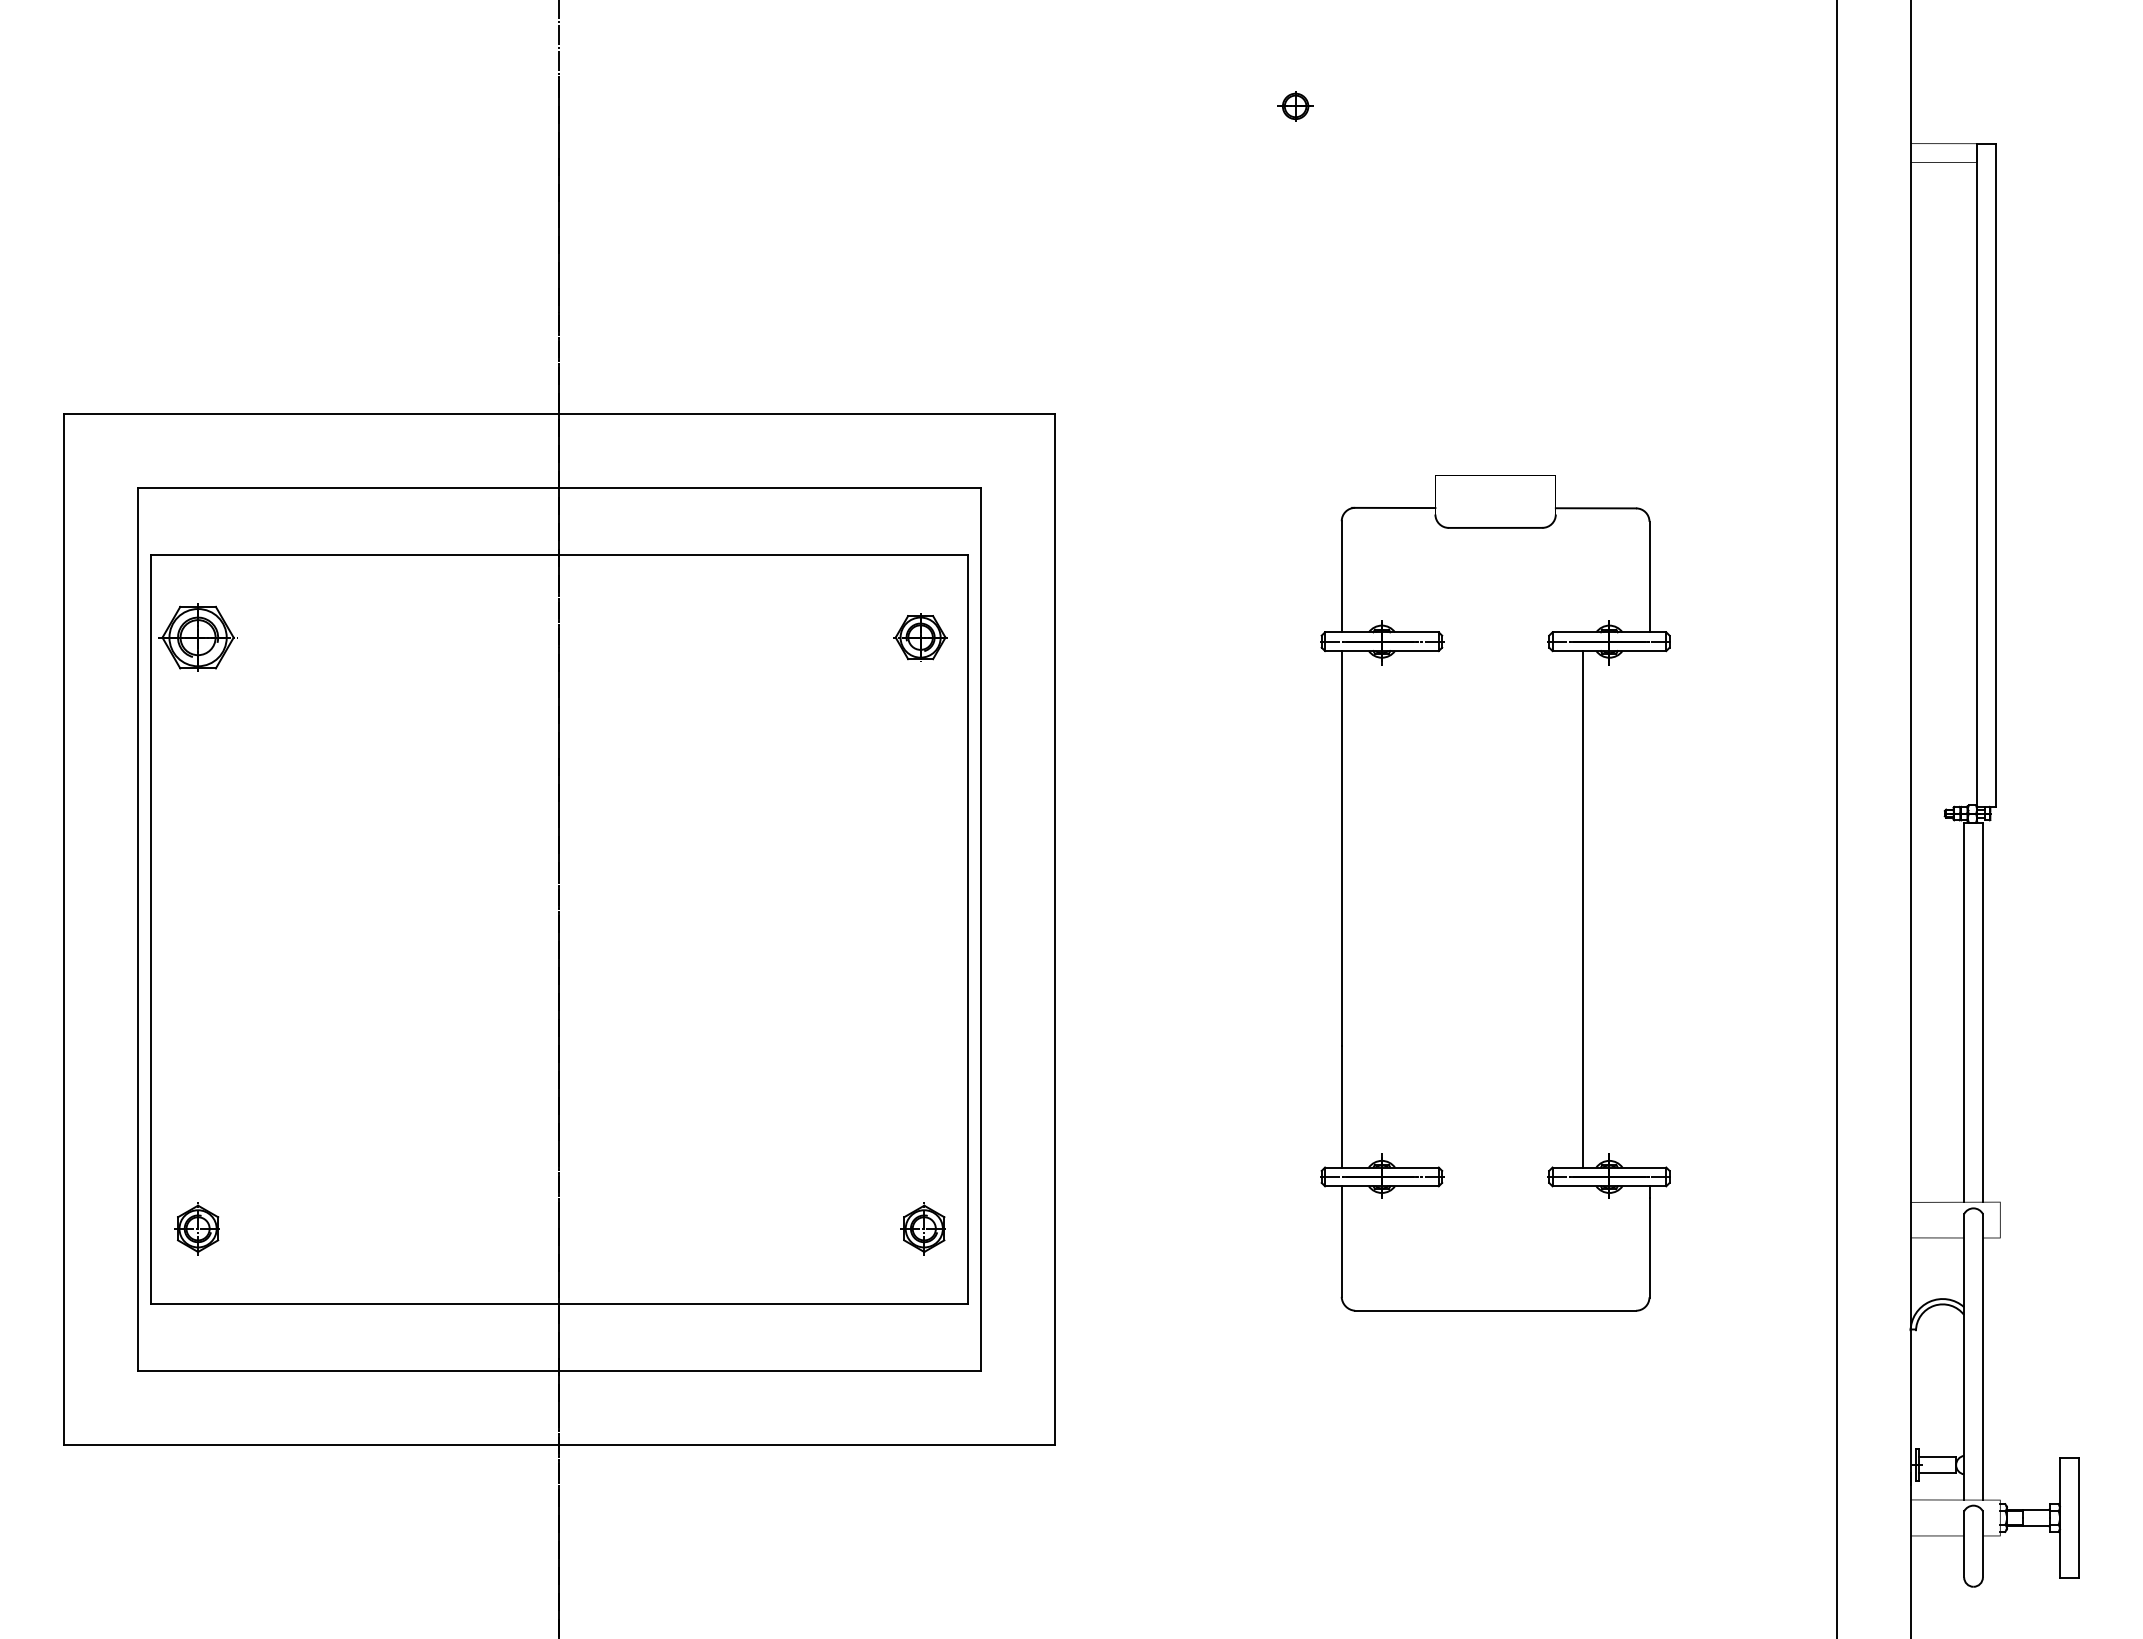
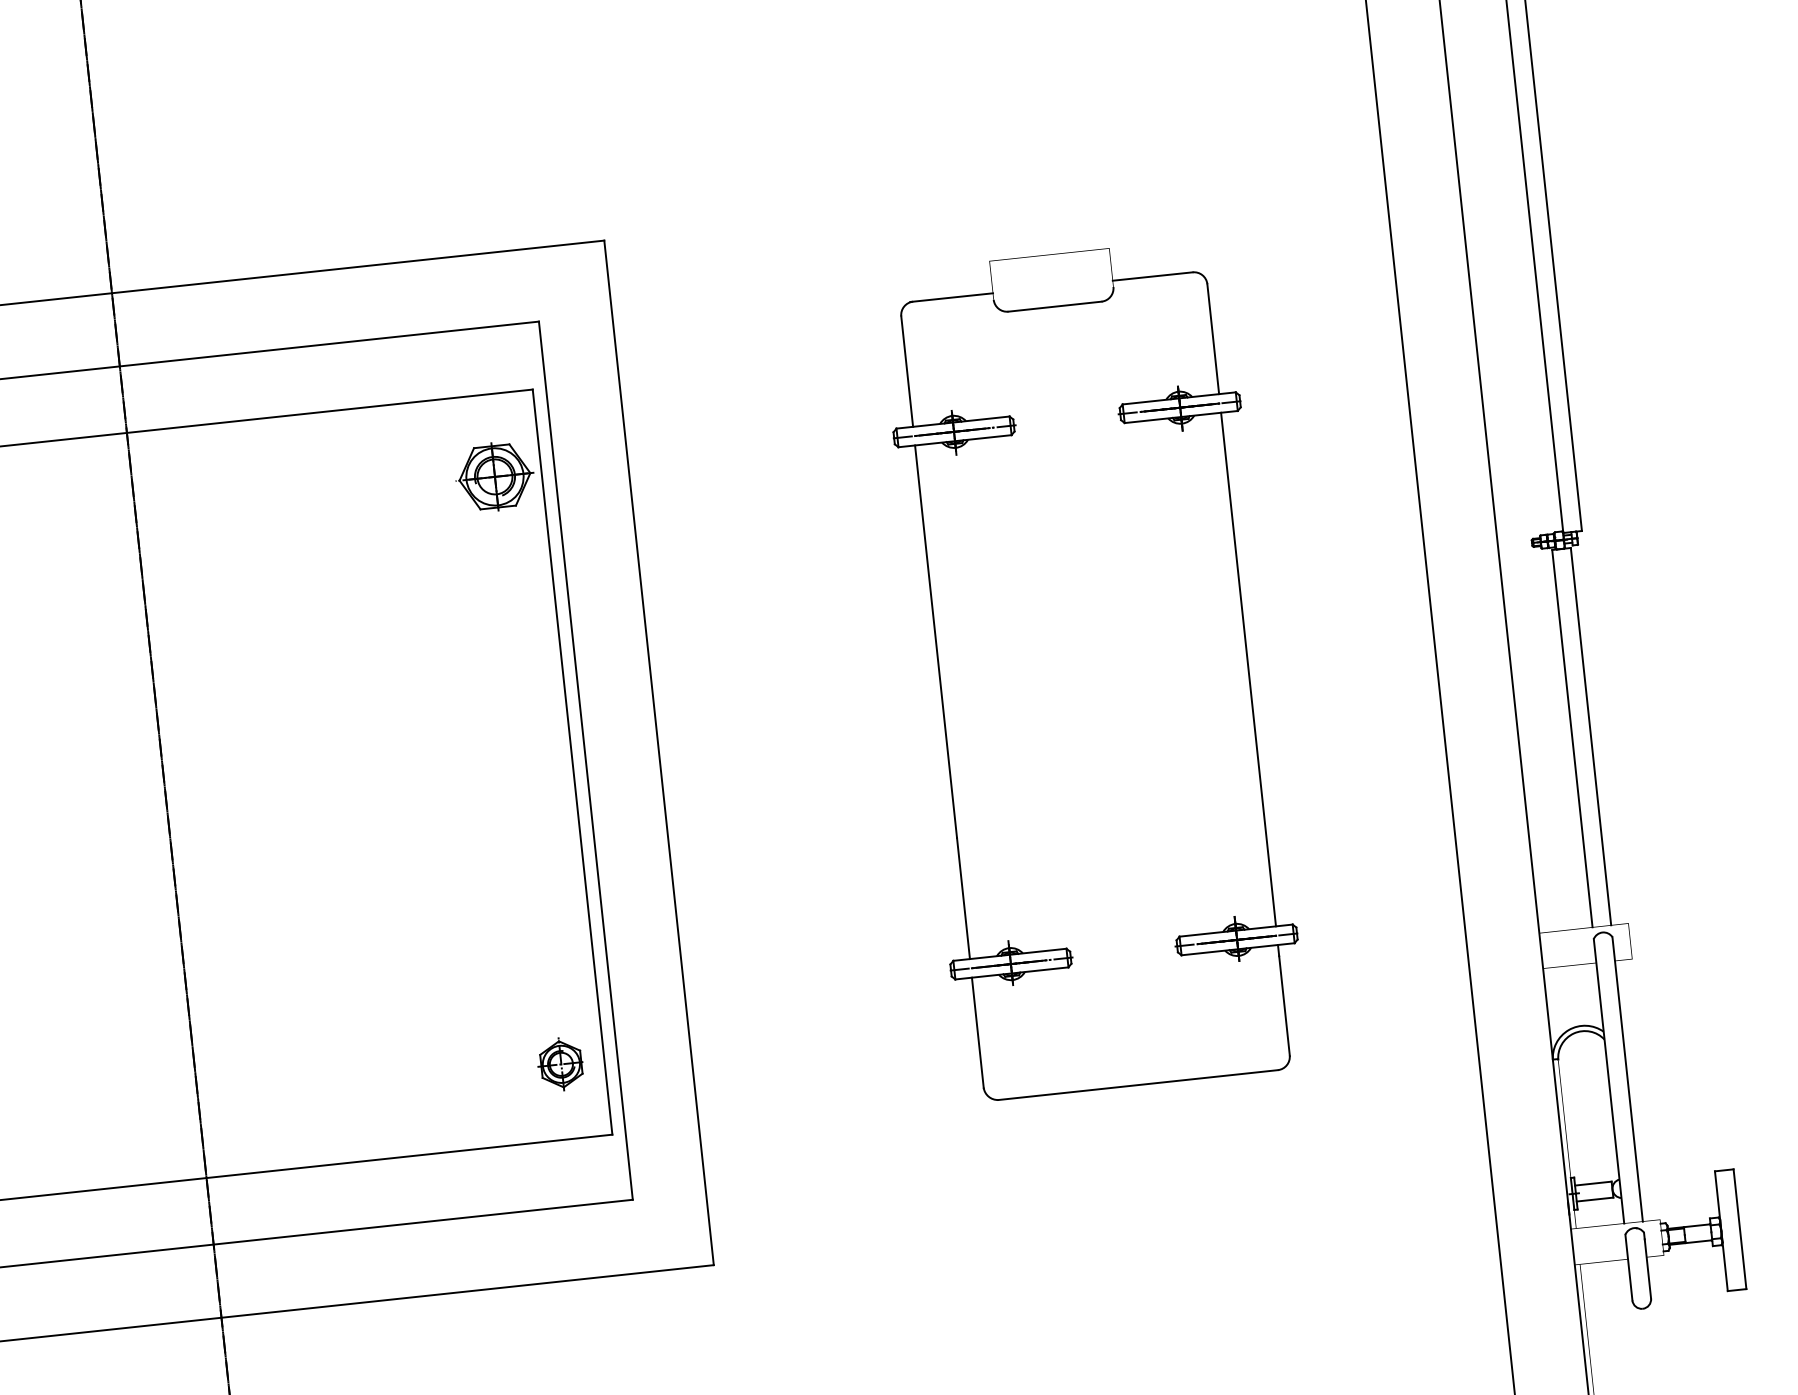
part: (920, 637) -> (494, 476), size x1.43
line: (1582, 909) -> (1248, 669), moved

